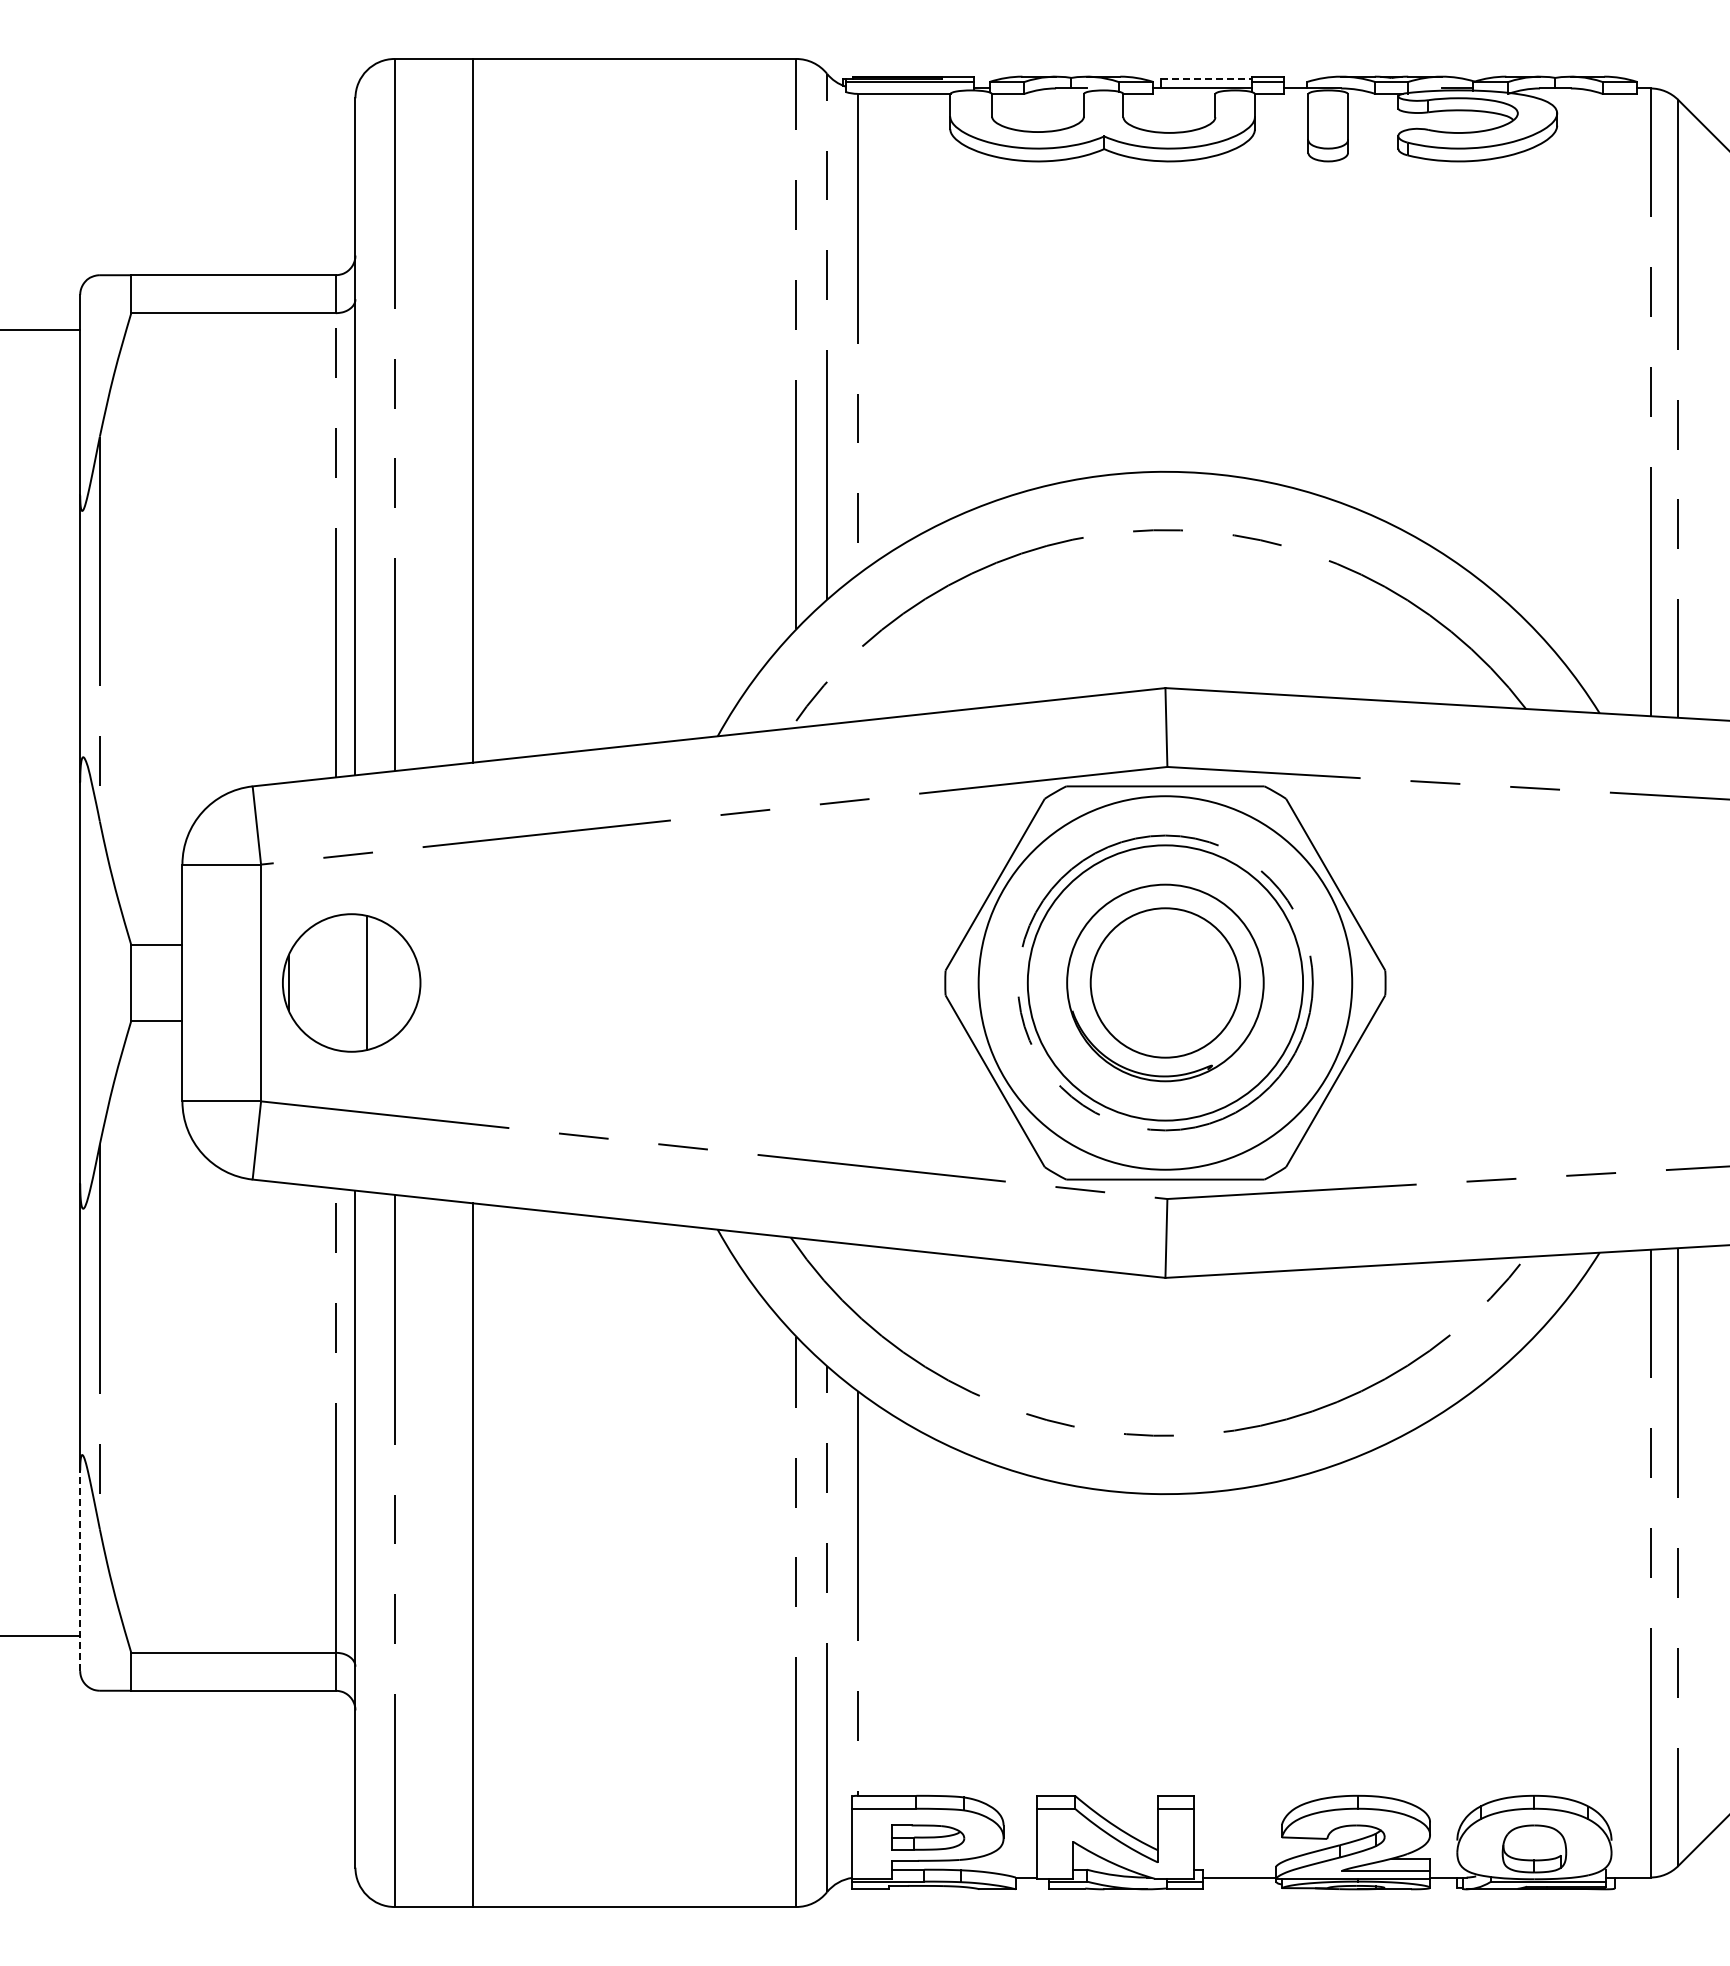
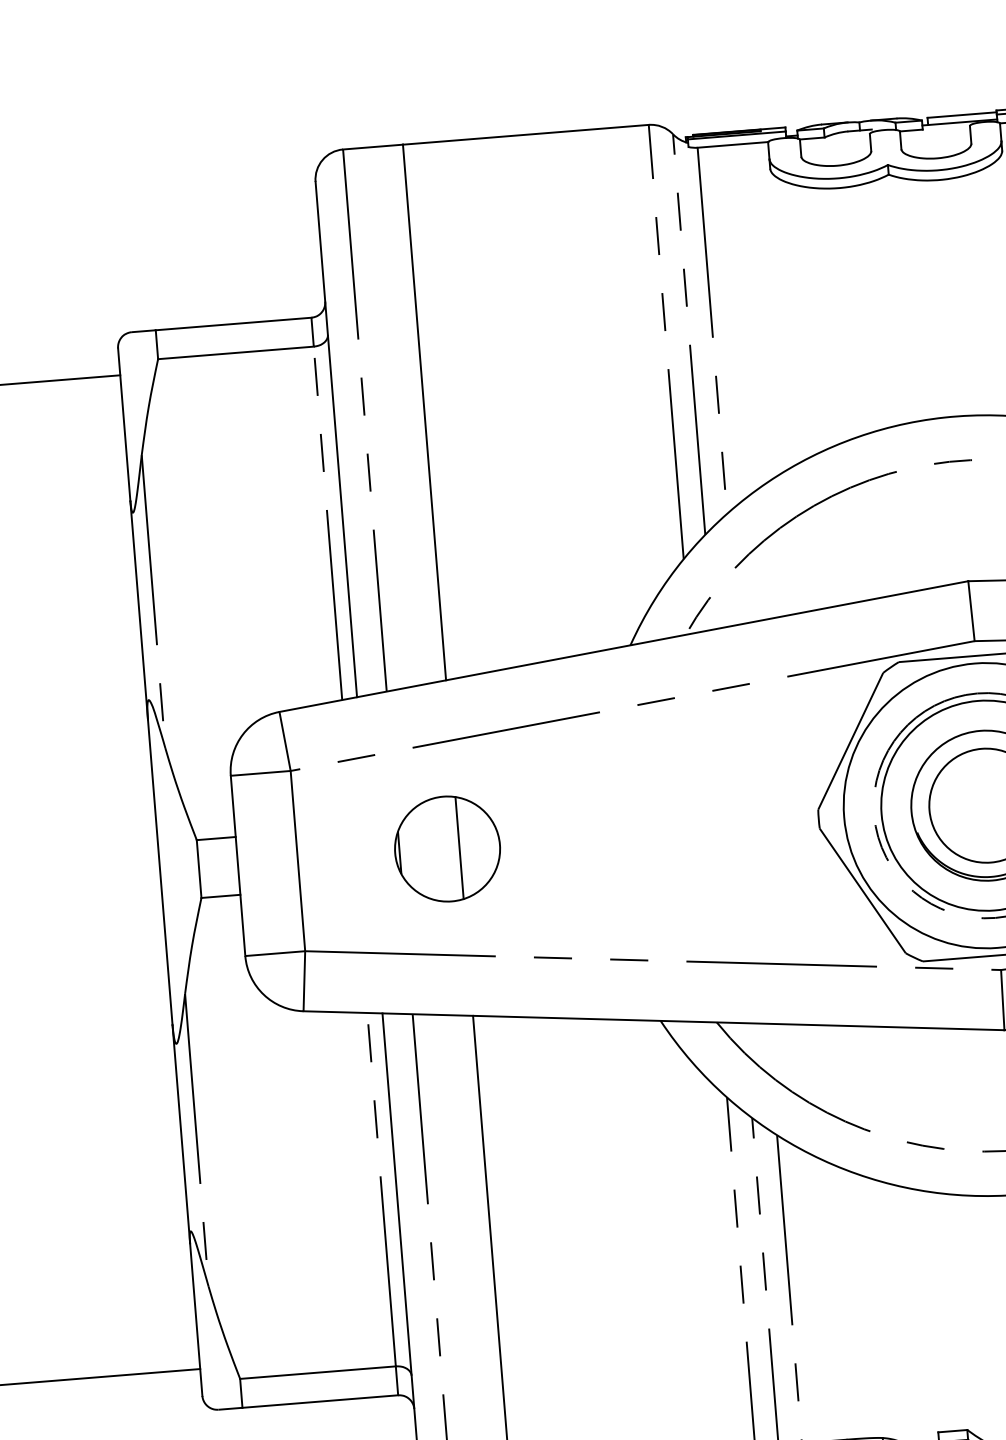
line: (1206, 79) -> (962, 115), dashed -> solid
part: (351, 982) -> (447, 848), moved
line: (80, 1570) -> (196, 1319), dashed -> solid

